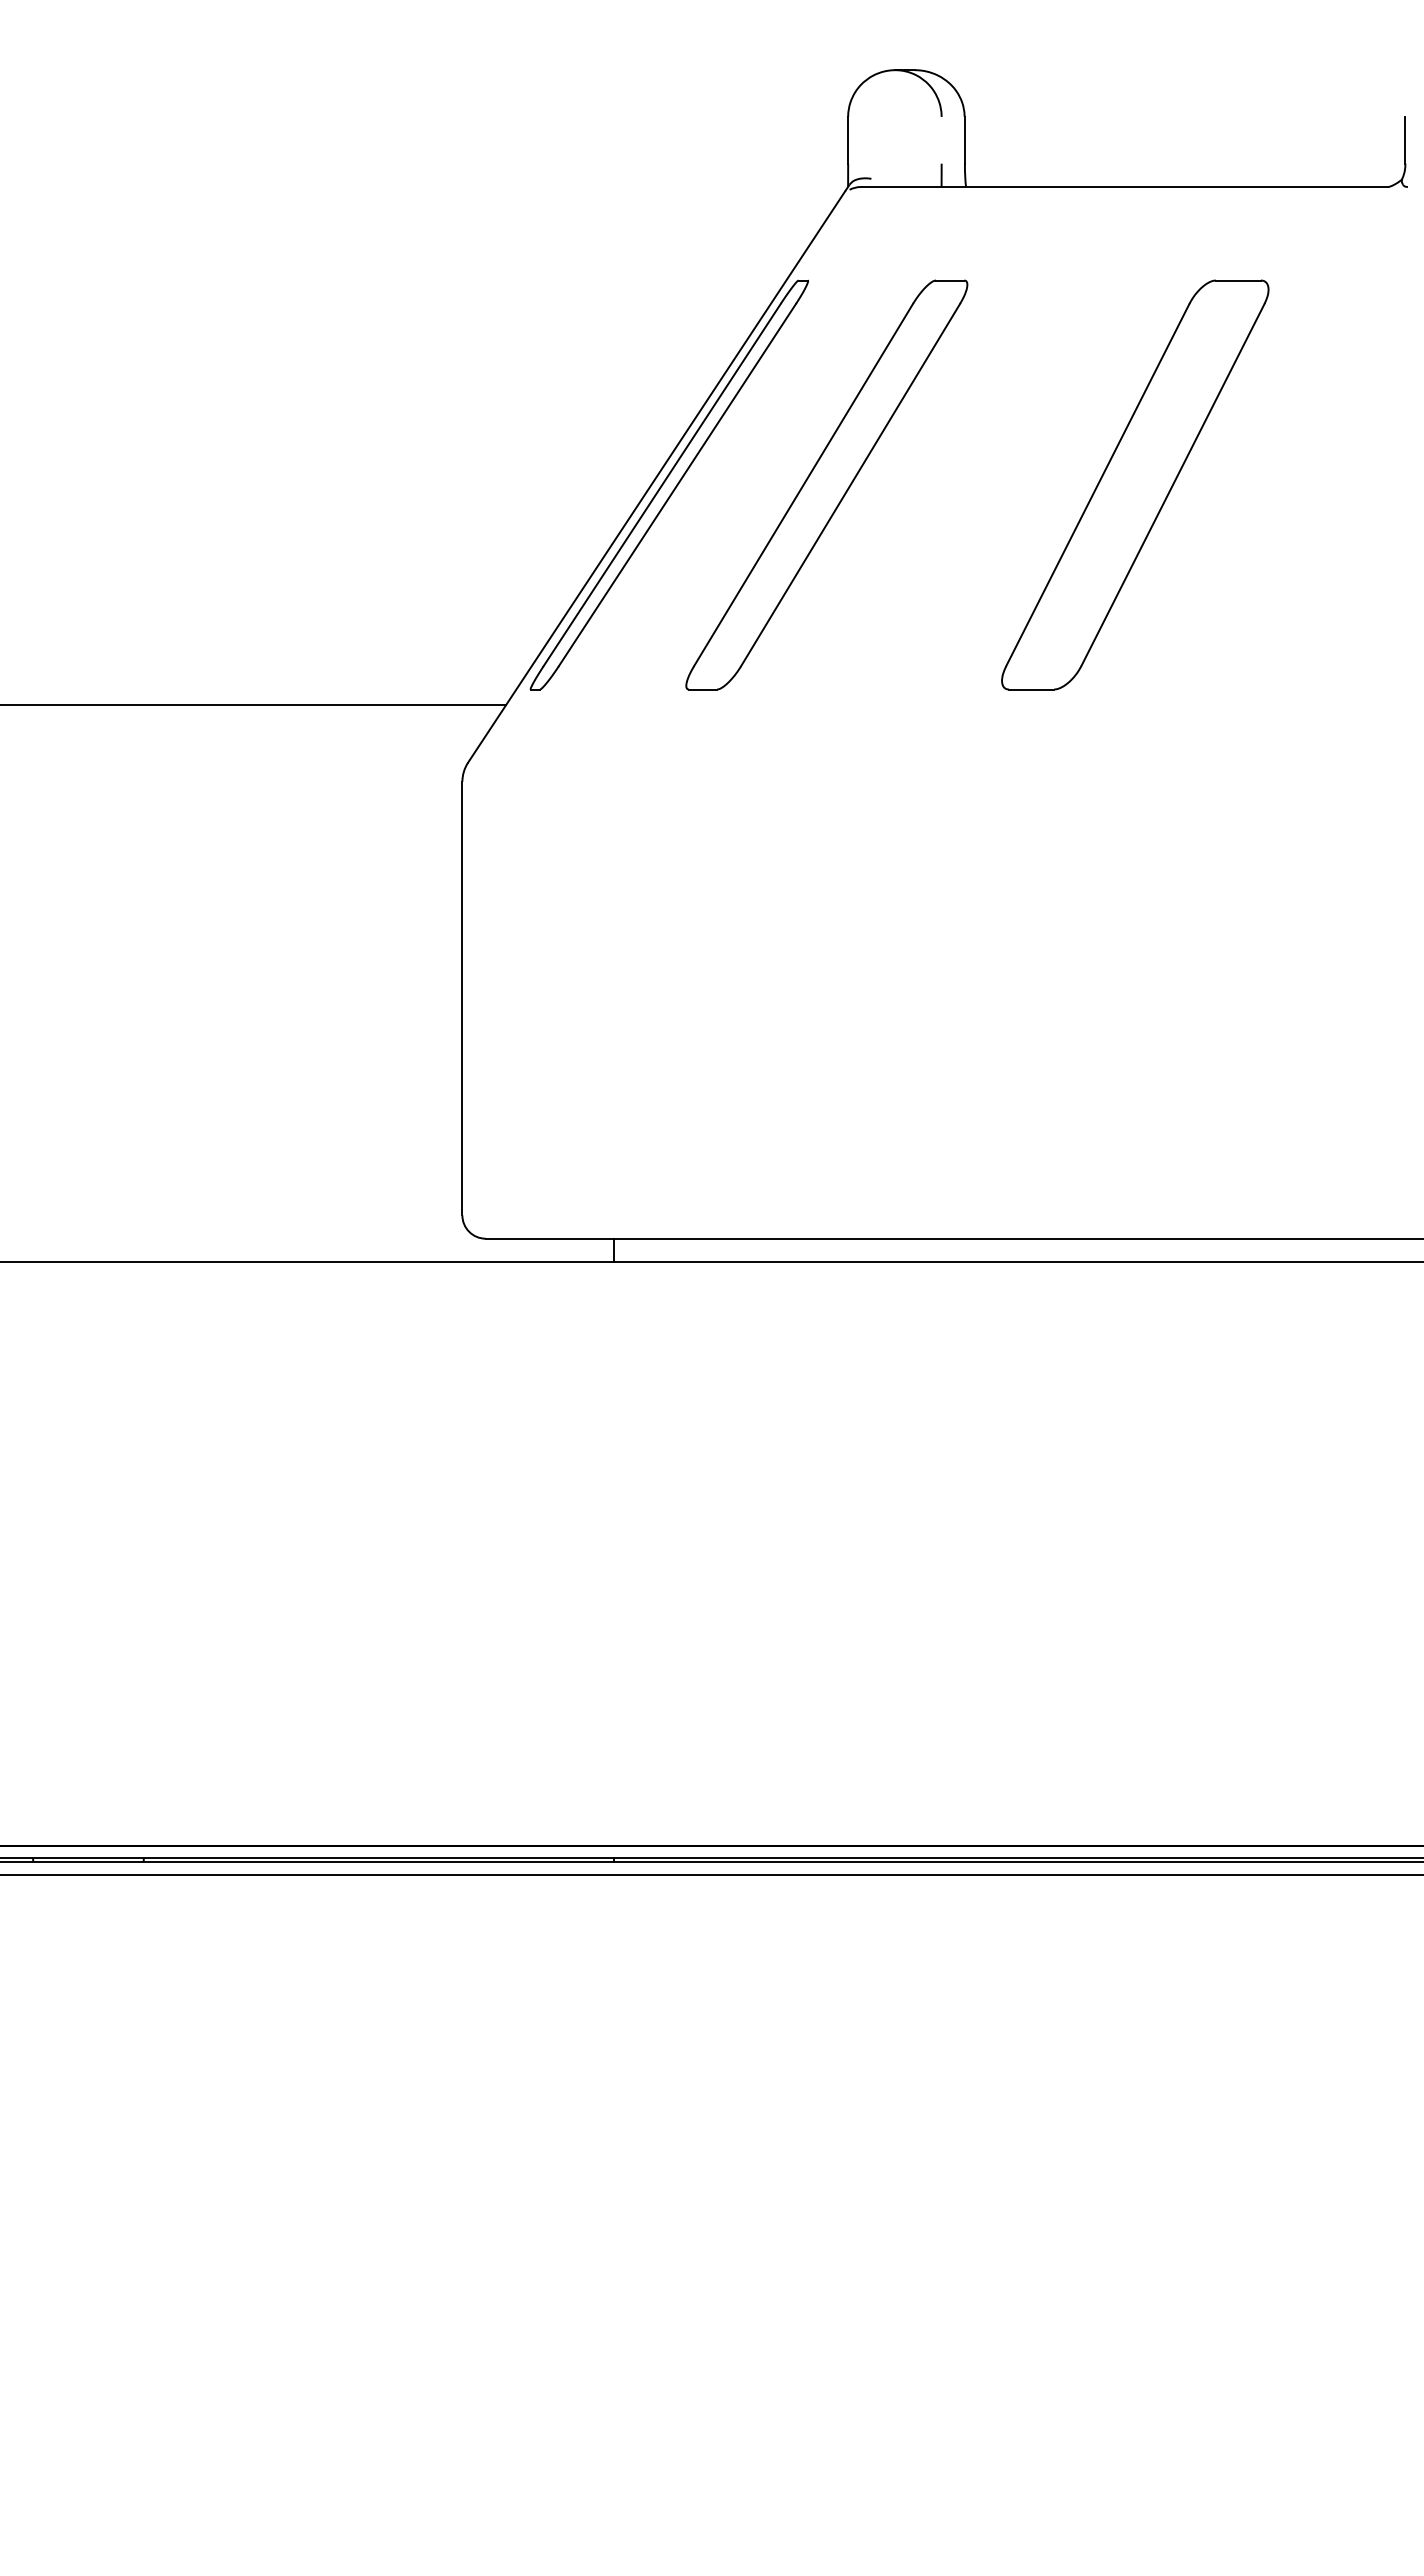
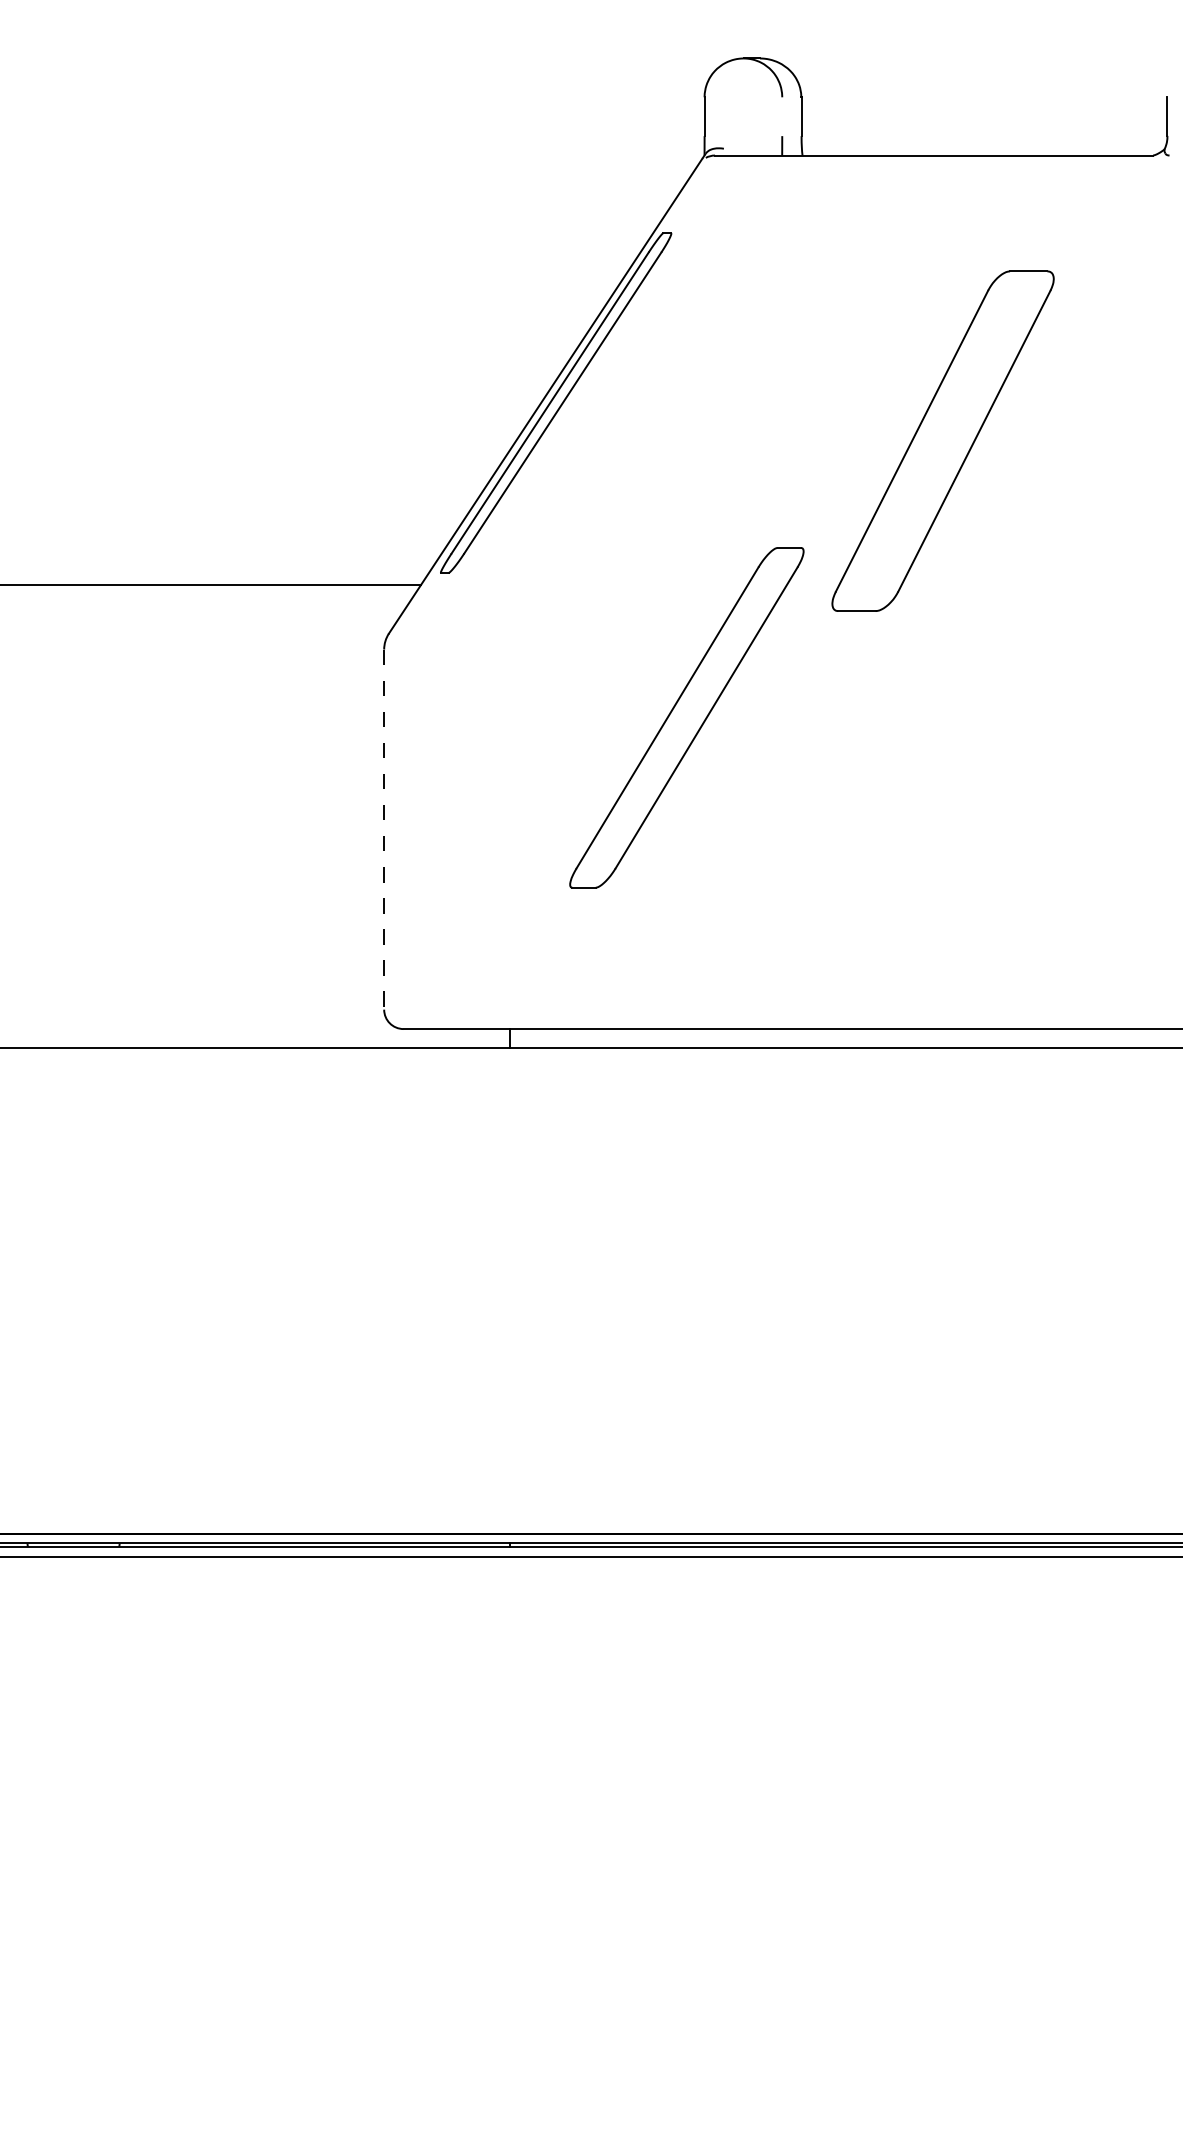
part: (826, 484) -> (686, 717), moved
part: (1135, 484) -> (943, 440), moved
line: (462, 998) -> (384, 829), solid -> dashed

